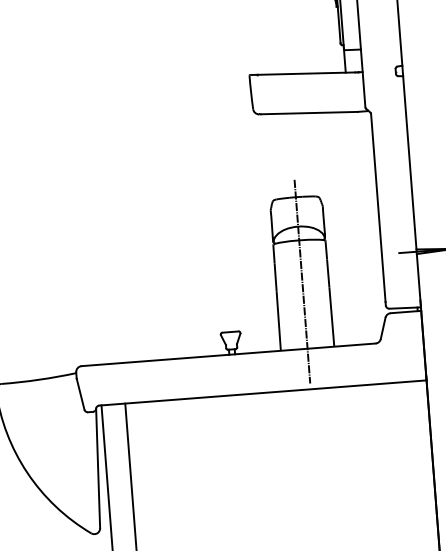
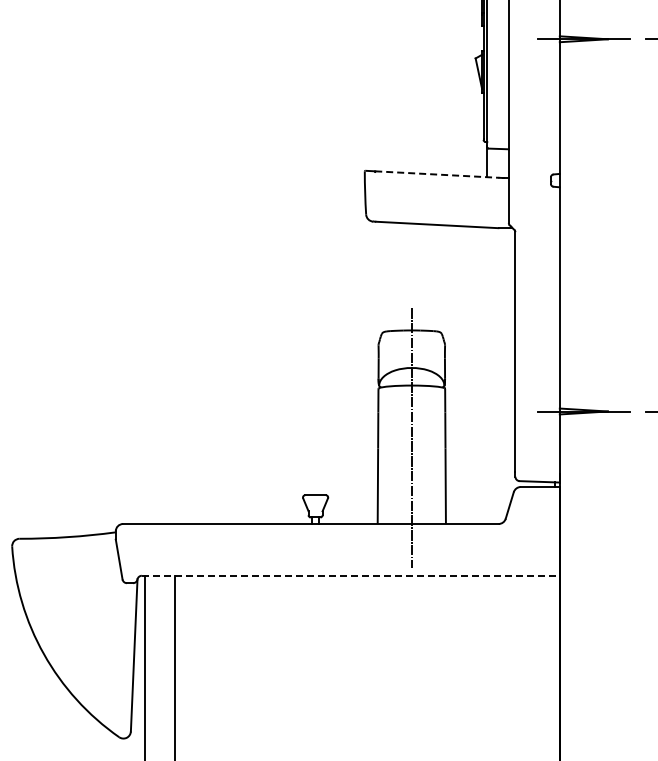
line: (306, 73) -> (437, 174), solid -> dashed
line: (262, 392) -> (350, 575), solid -> dashed

